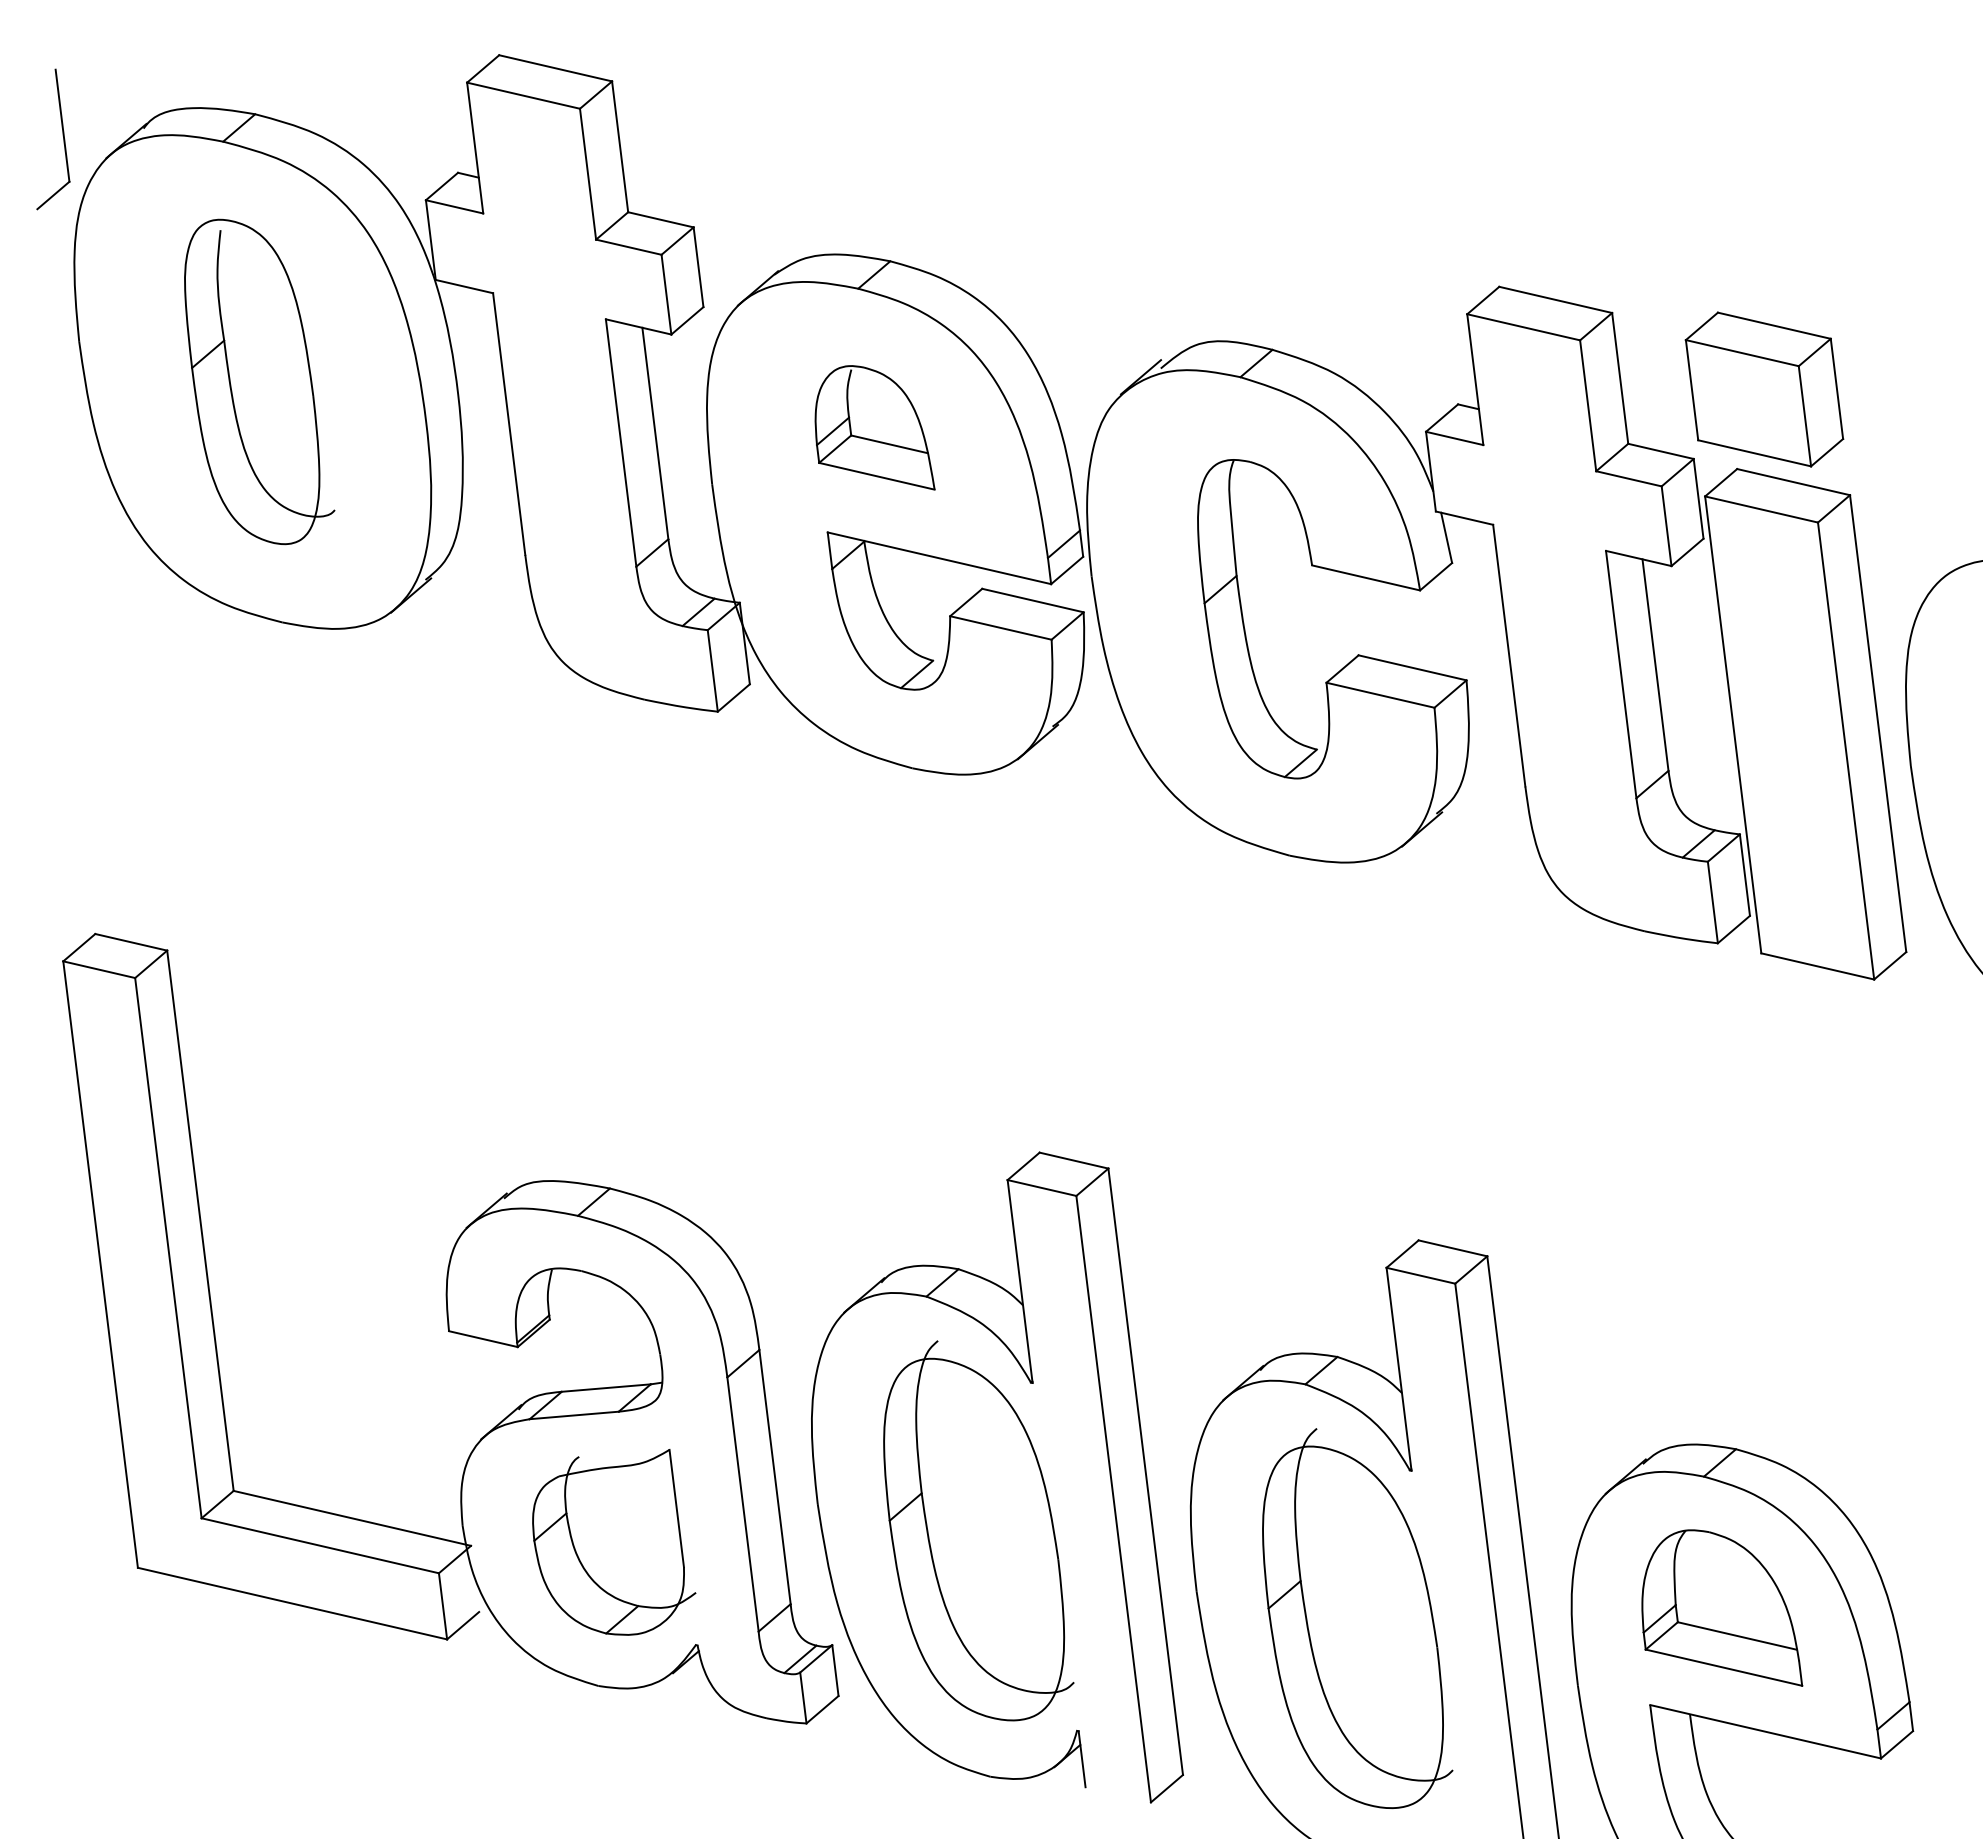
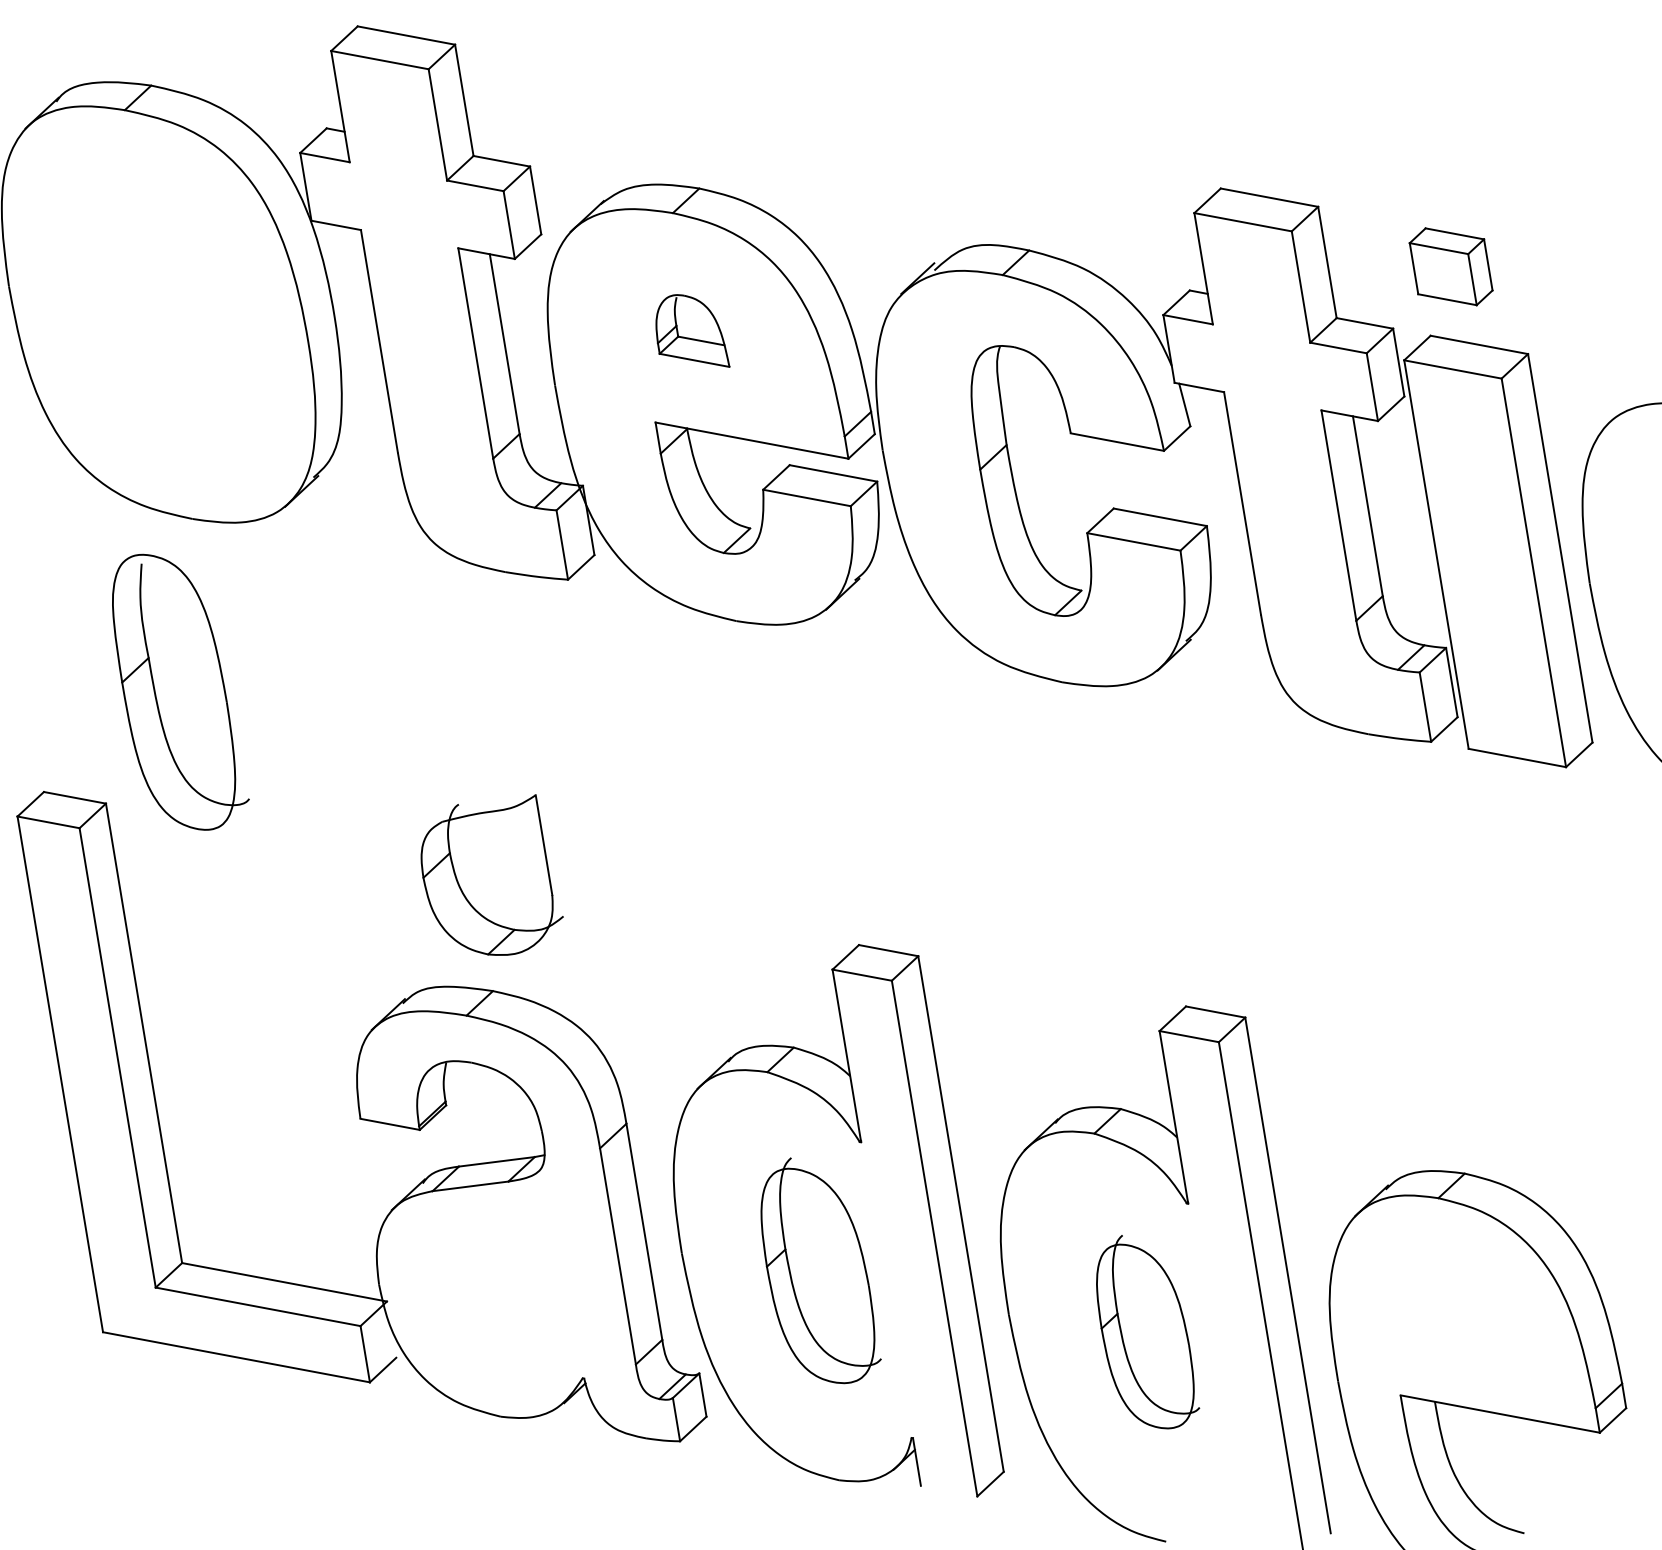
part: (259, 381) -> (180, 691), moved
part: (1764, 389) -> (1451, 266), size x0.6
part: (874, 427) -> (691, 331), size x0.7
part: (978, 1530) -> (820, 1270), size x0.7
part: (614, 1542) -> (492, 876), moved
part: (1722, 1607) -> (1458, 1309), removed
part: (1357, 1618) -> (1147, 1331), size x0.6

